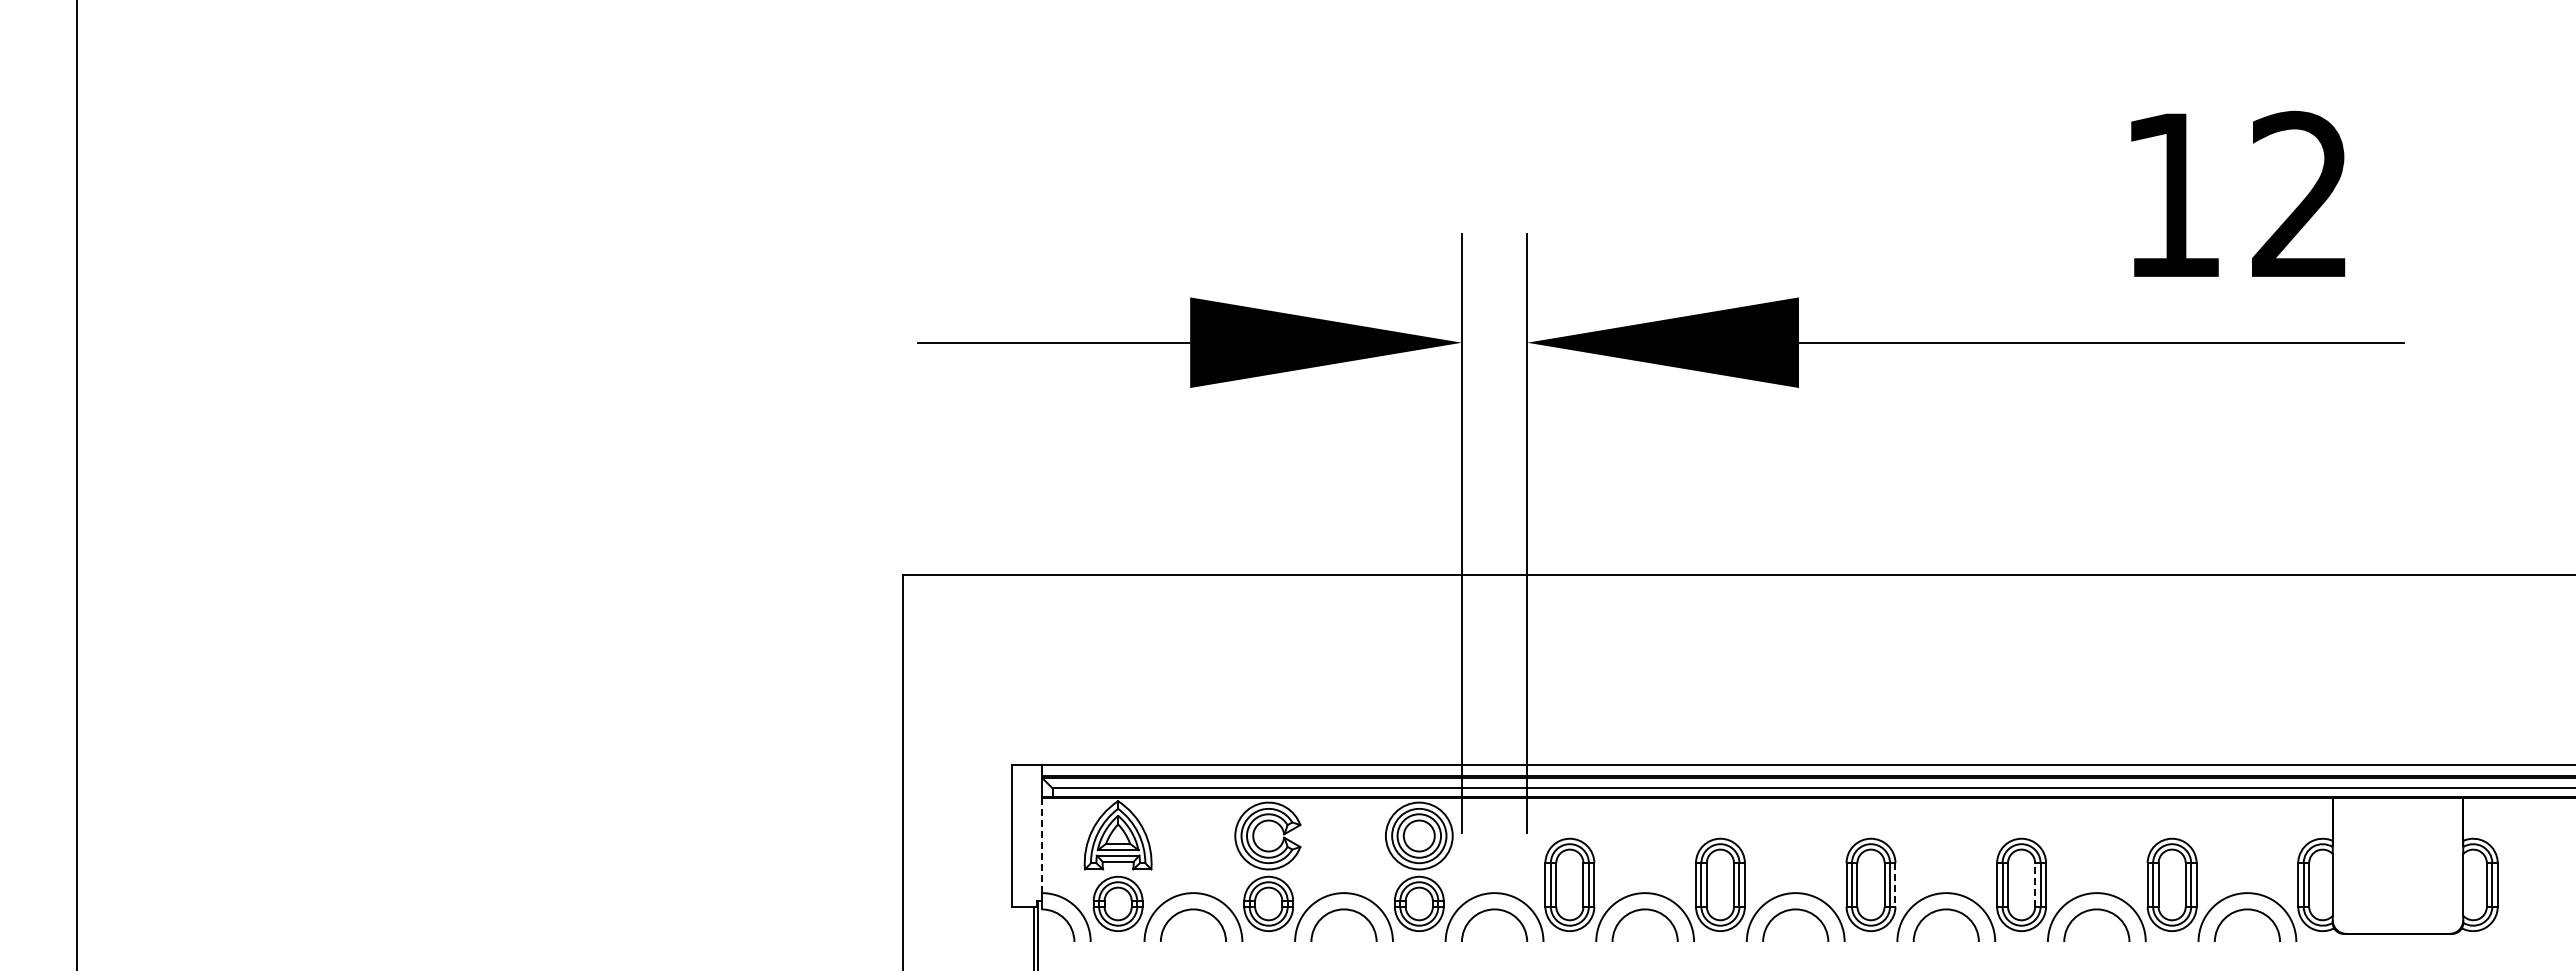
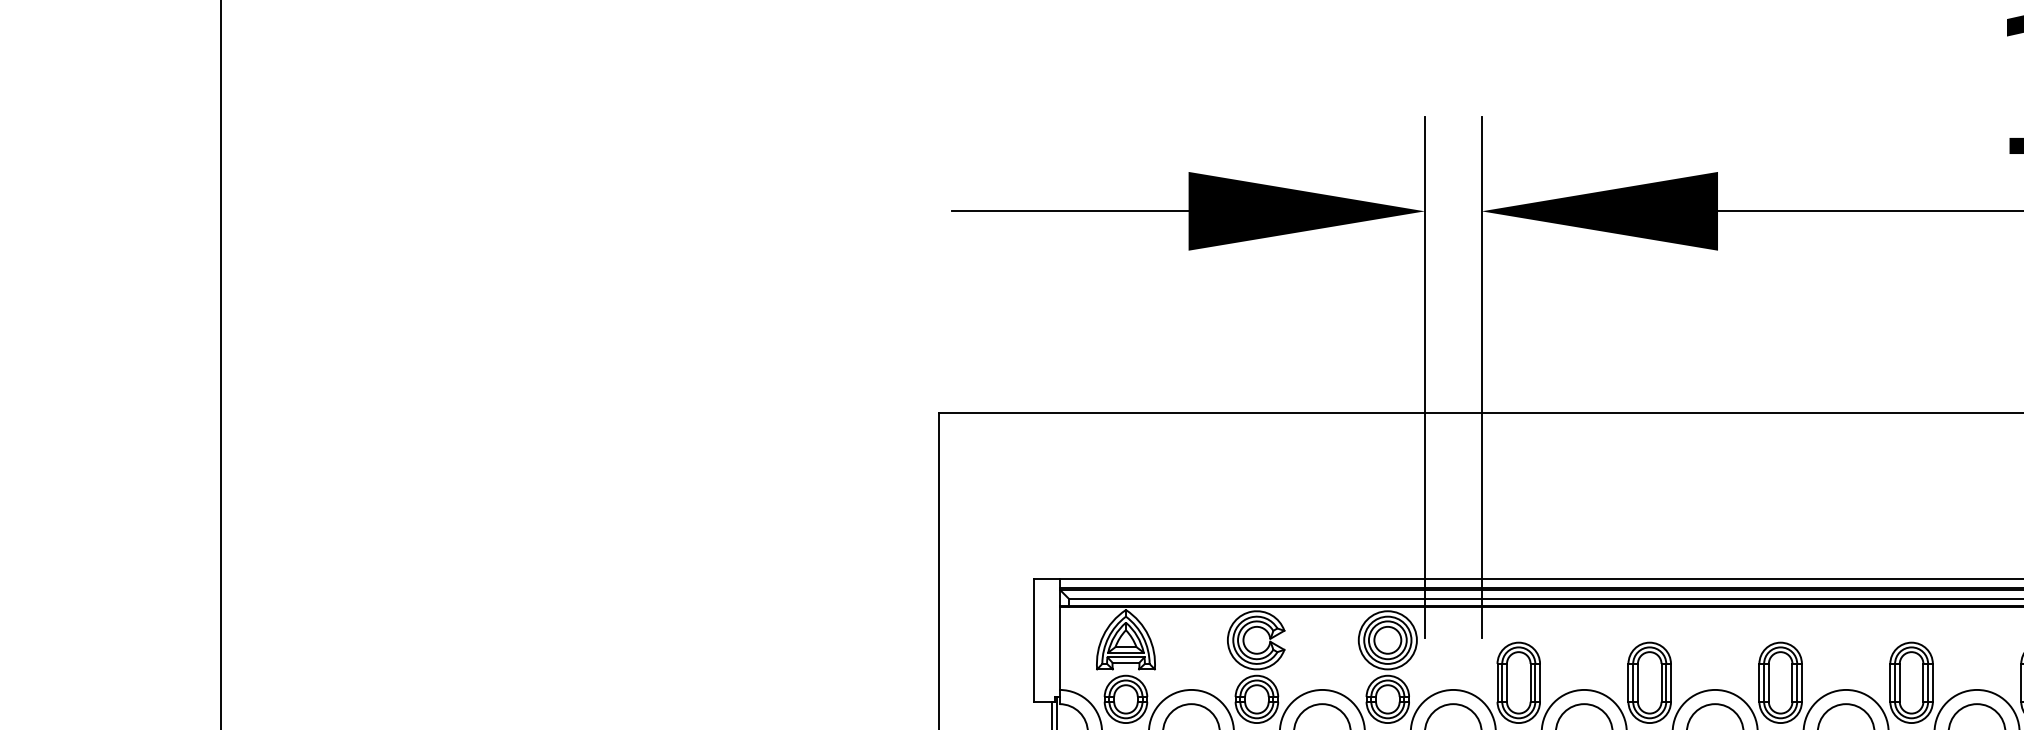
line: (1041, 845) -> (1059, 648), dashed -> solid
line: (1895, 884) -> (1801, 682), dashed -> solid
line: (2035, 884) -> (1923, 682), dashed -> solid

